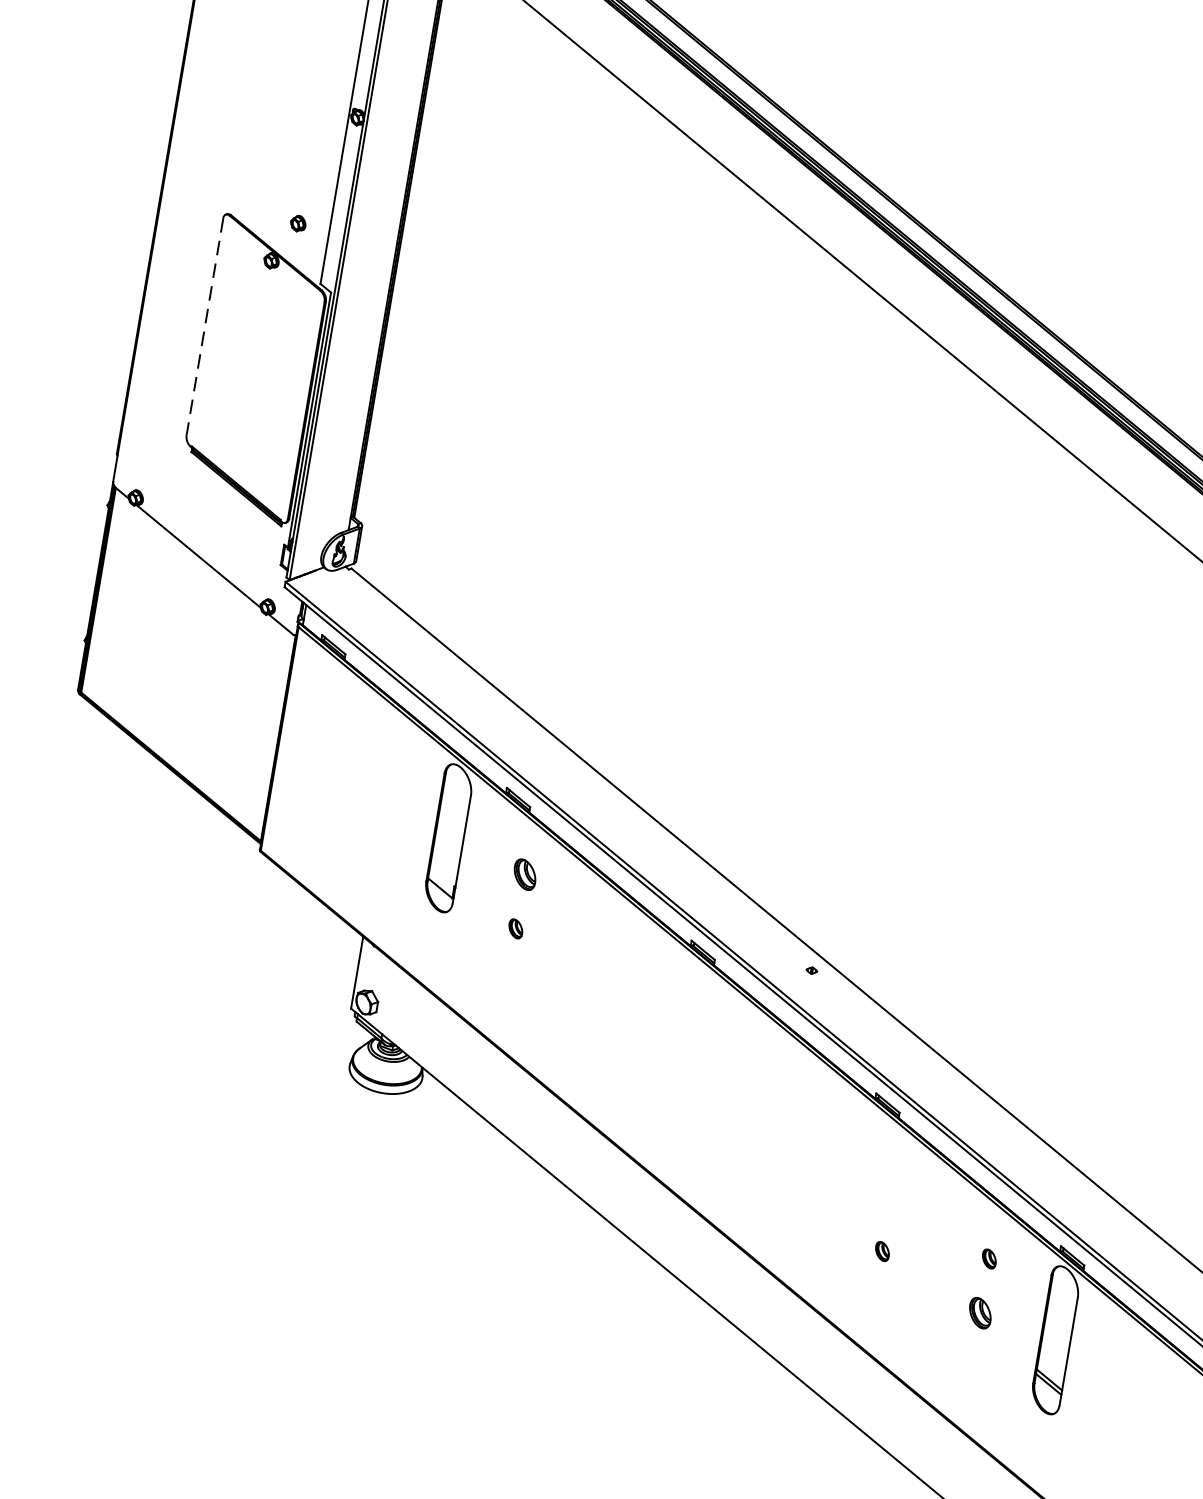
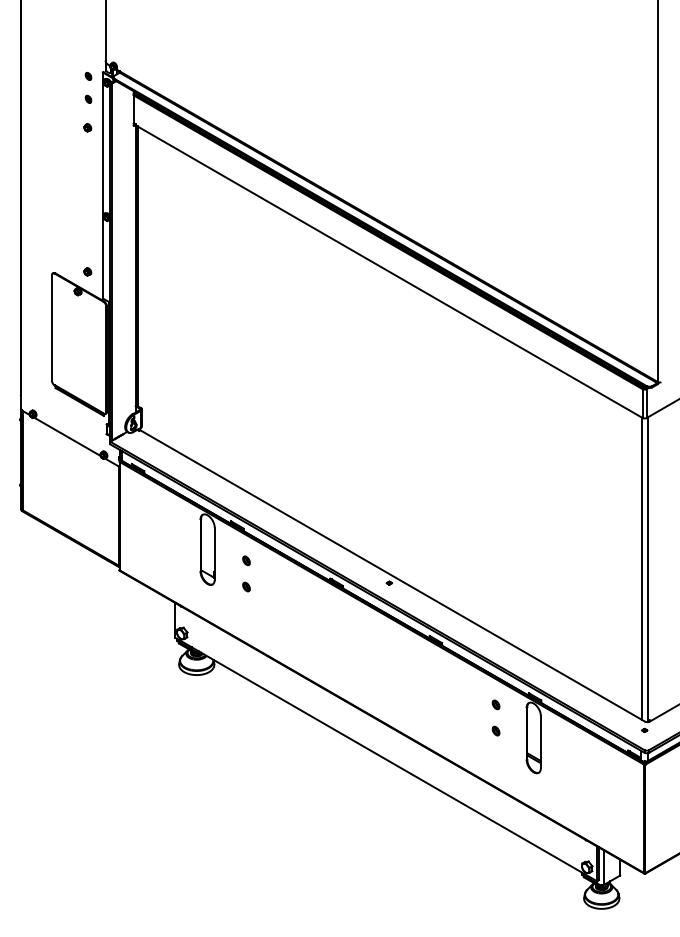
line: (204, 325) -> (51, 327), dashed -> solid
part: (525, 874) -> (246, 560), size x0.62
part: (881, 1250) -> (444, 709), removed
part: (979, 1311) -> (495, 730), size x0.62

